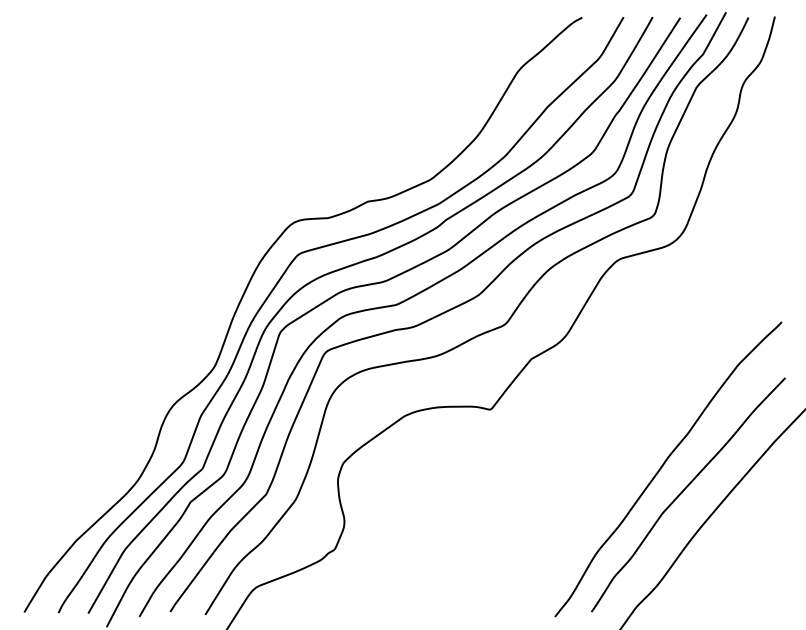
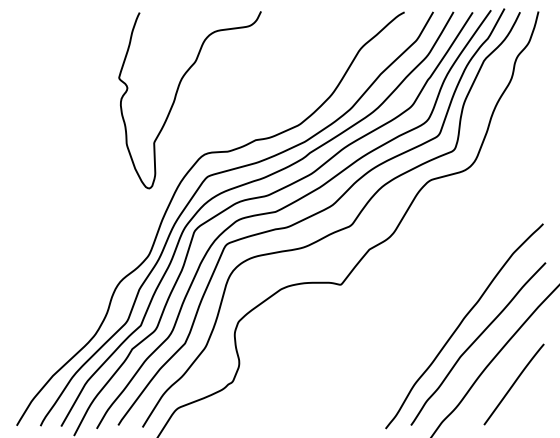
curve: (254, 140) -> (176, 97), added
curve: (738, 553) -> (513, 384), added

